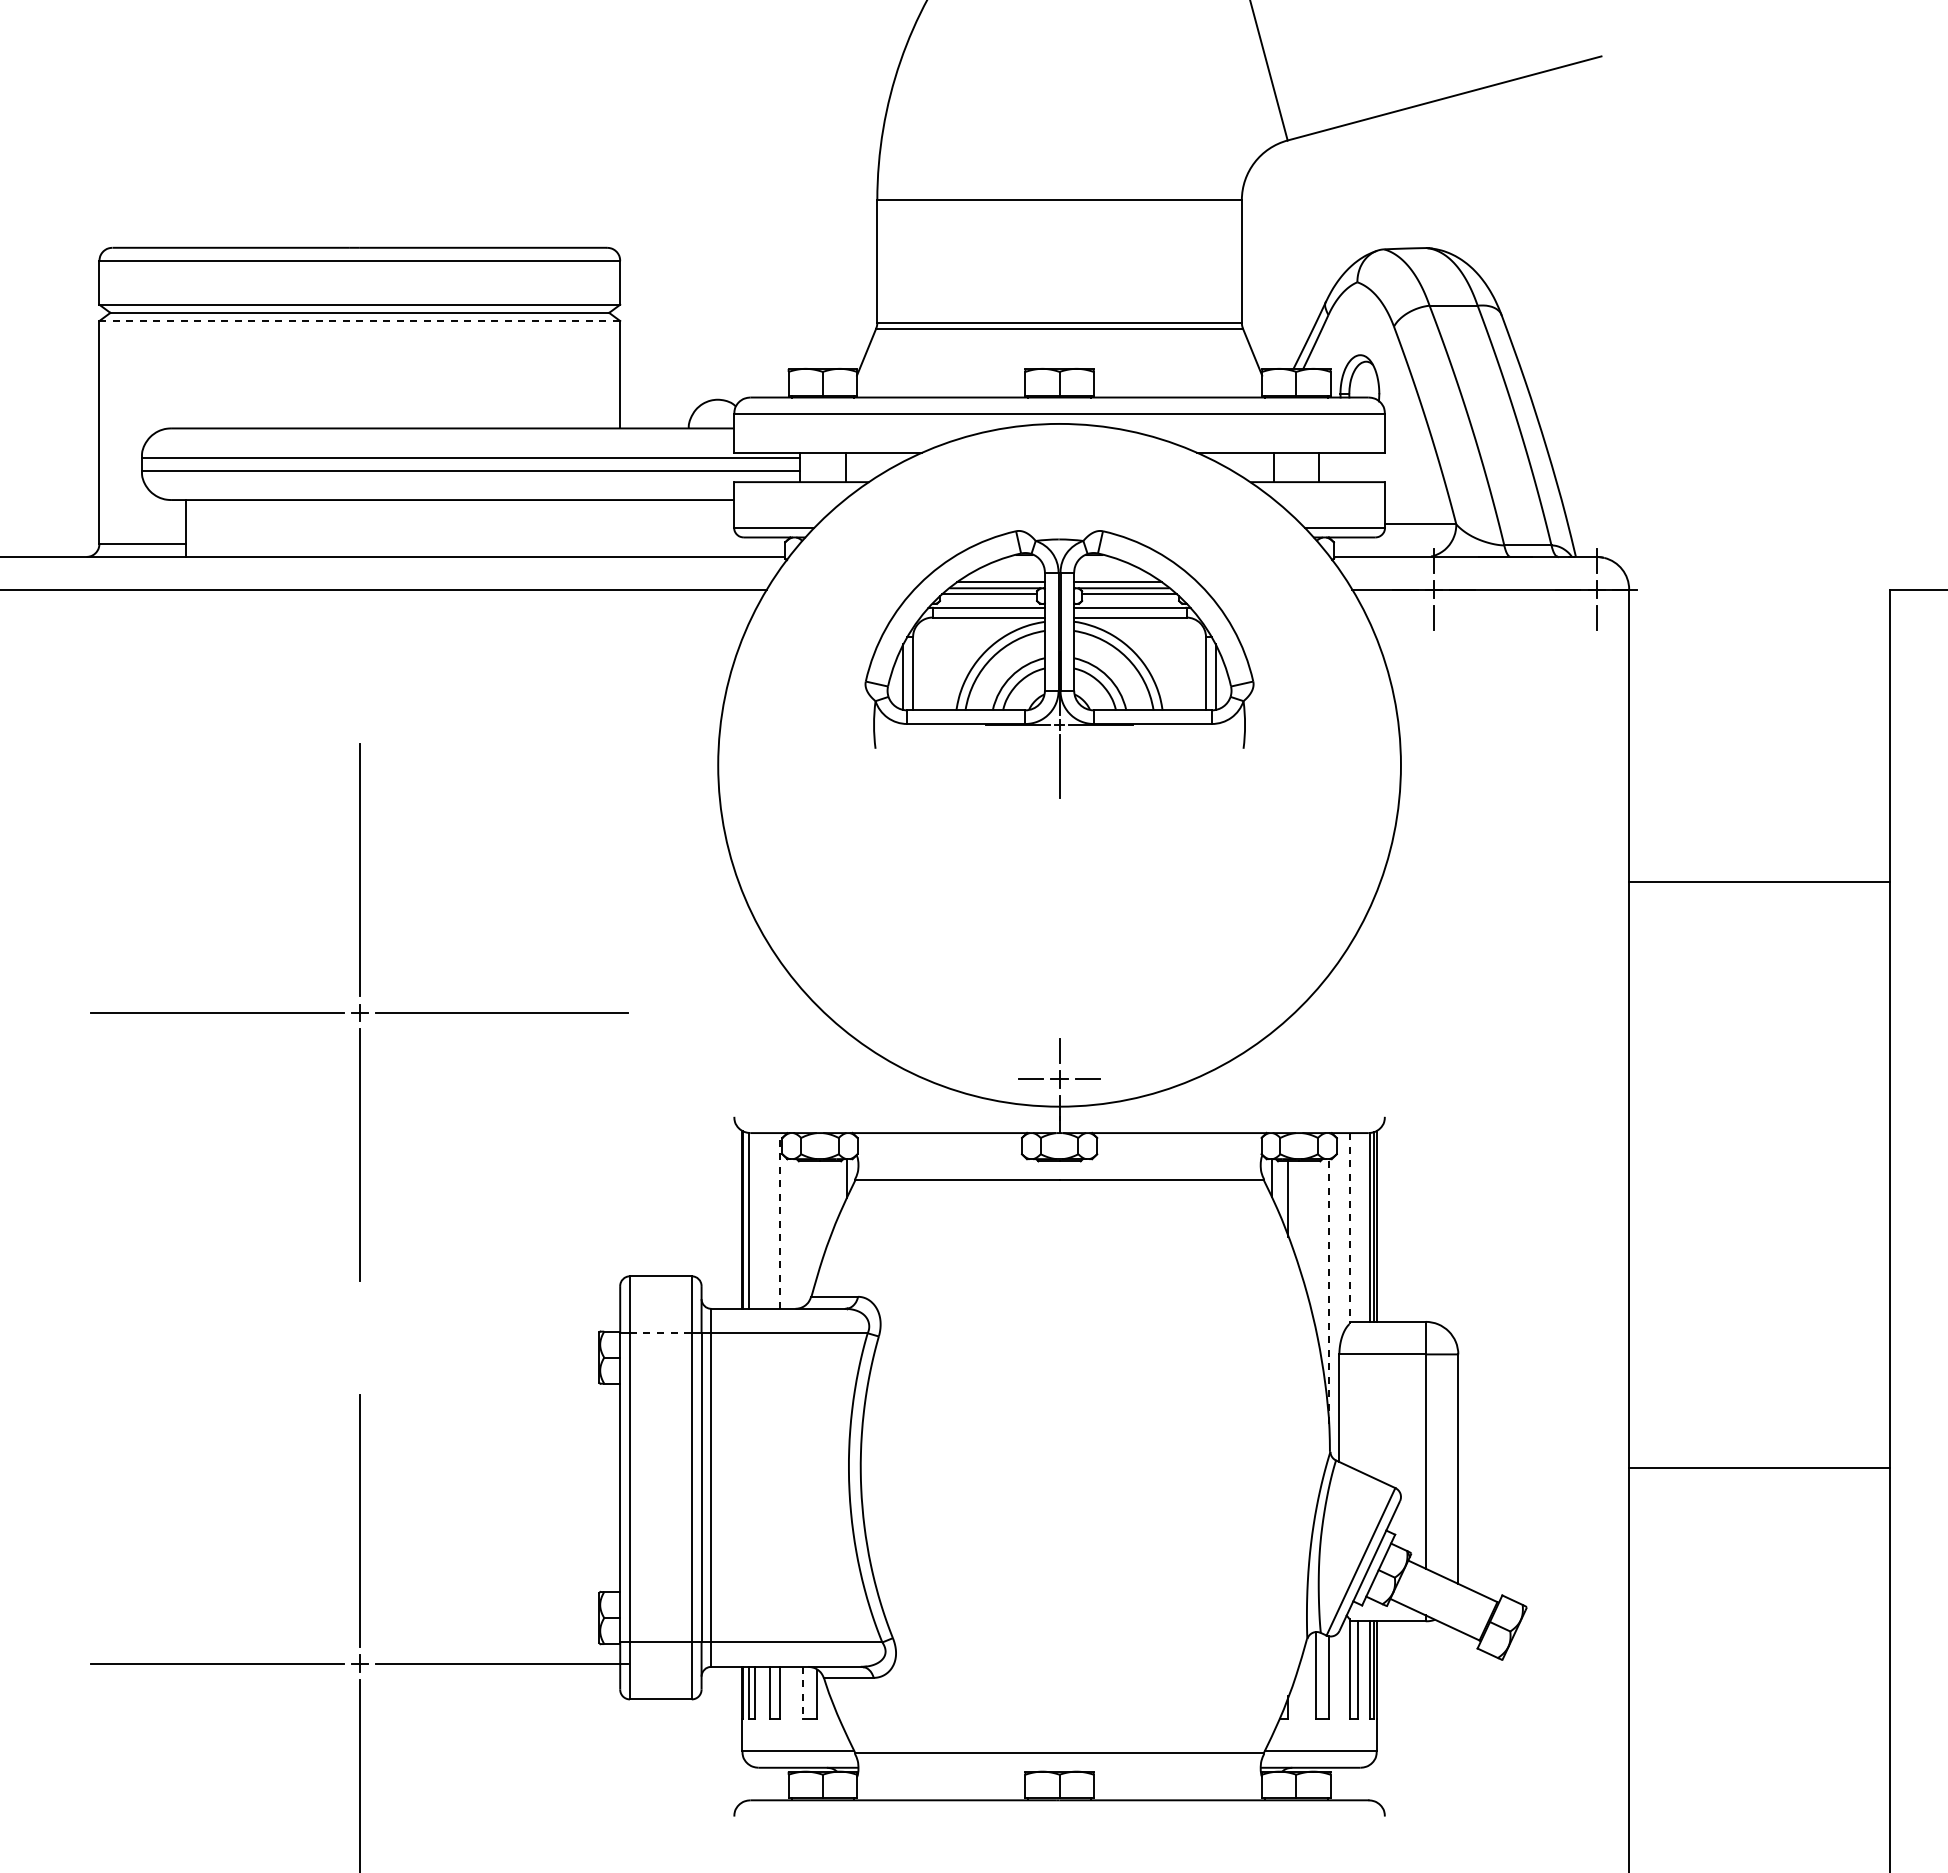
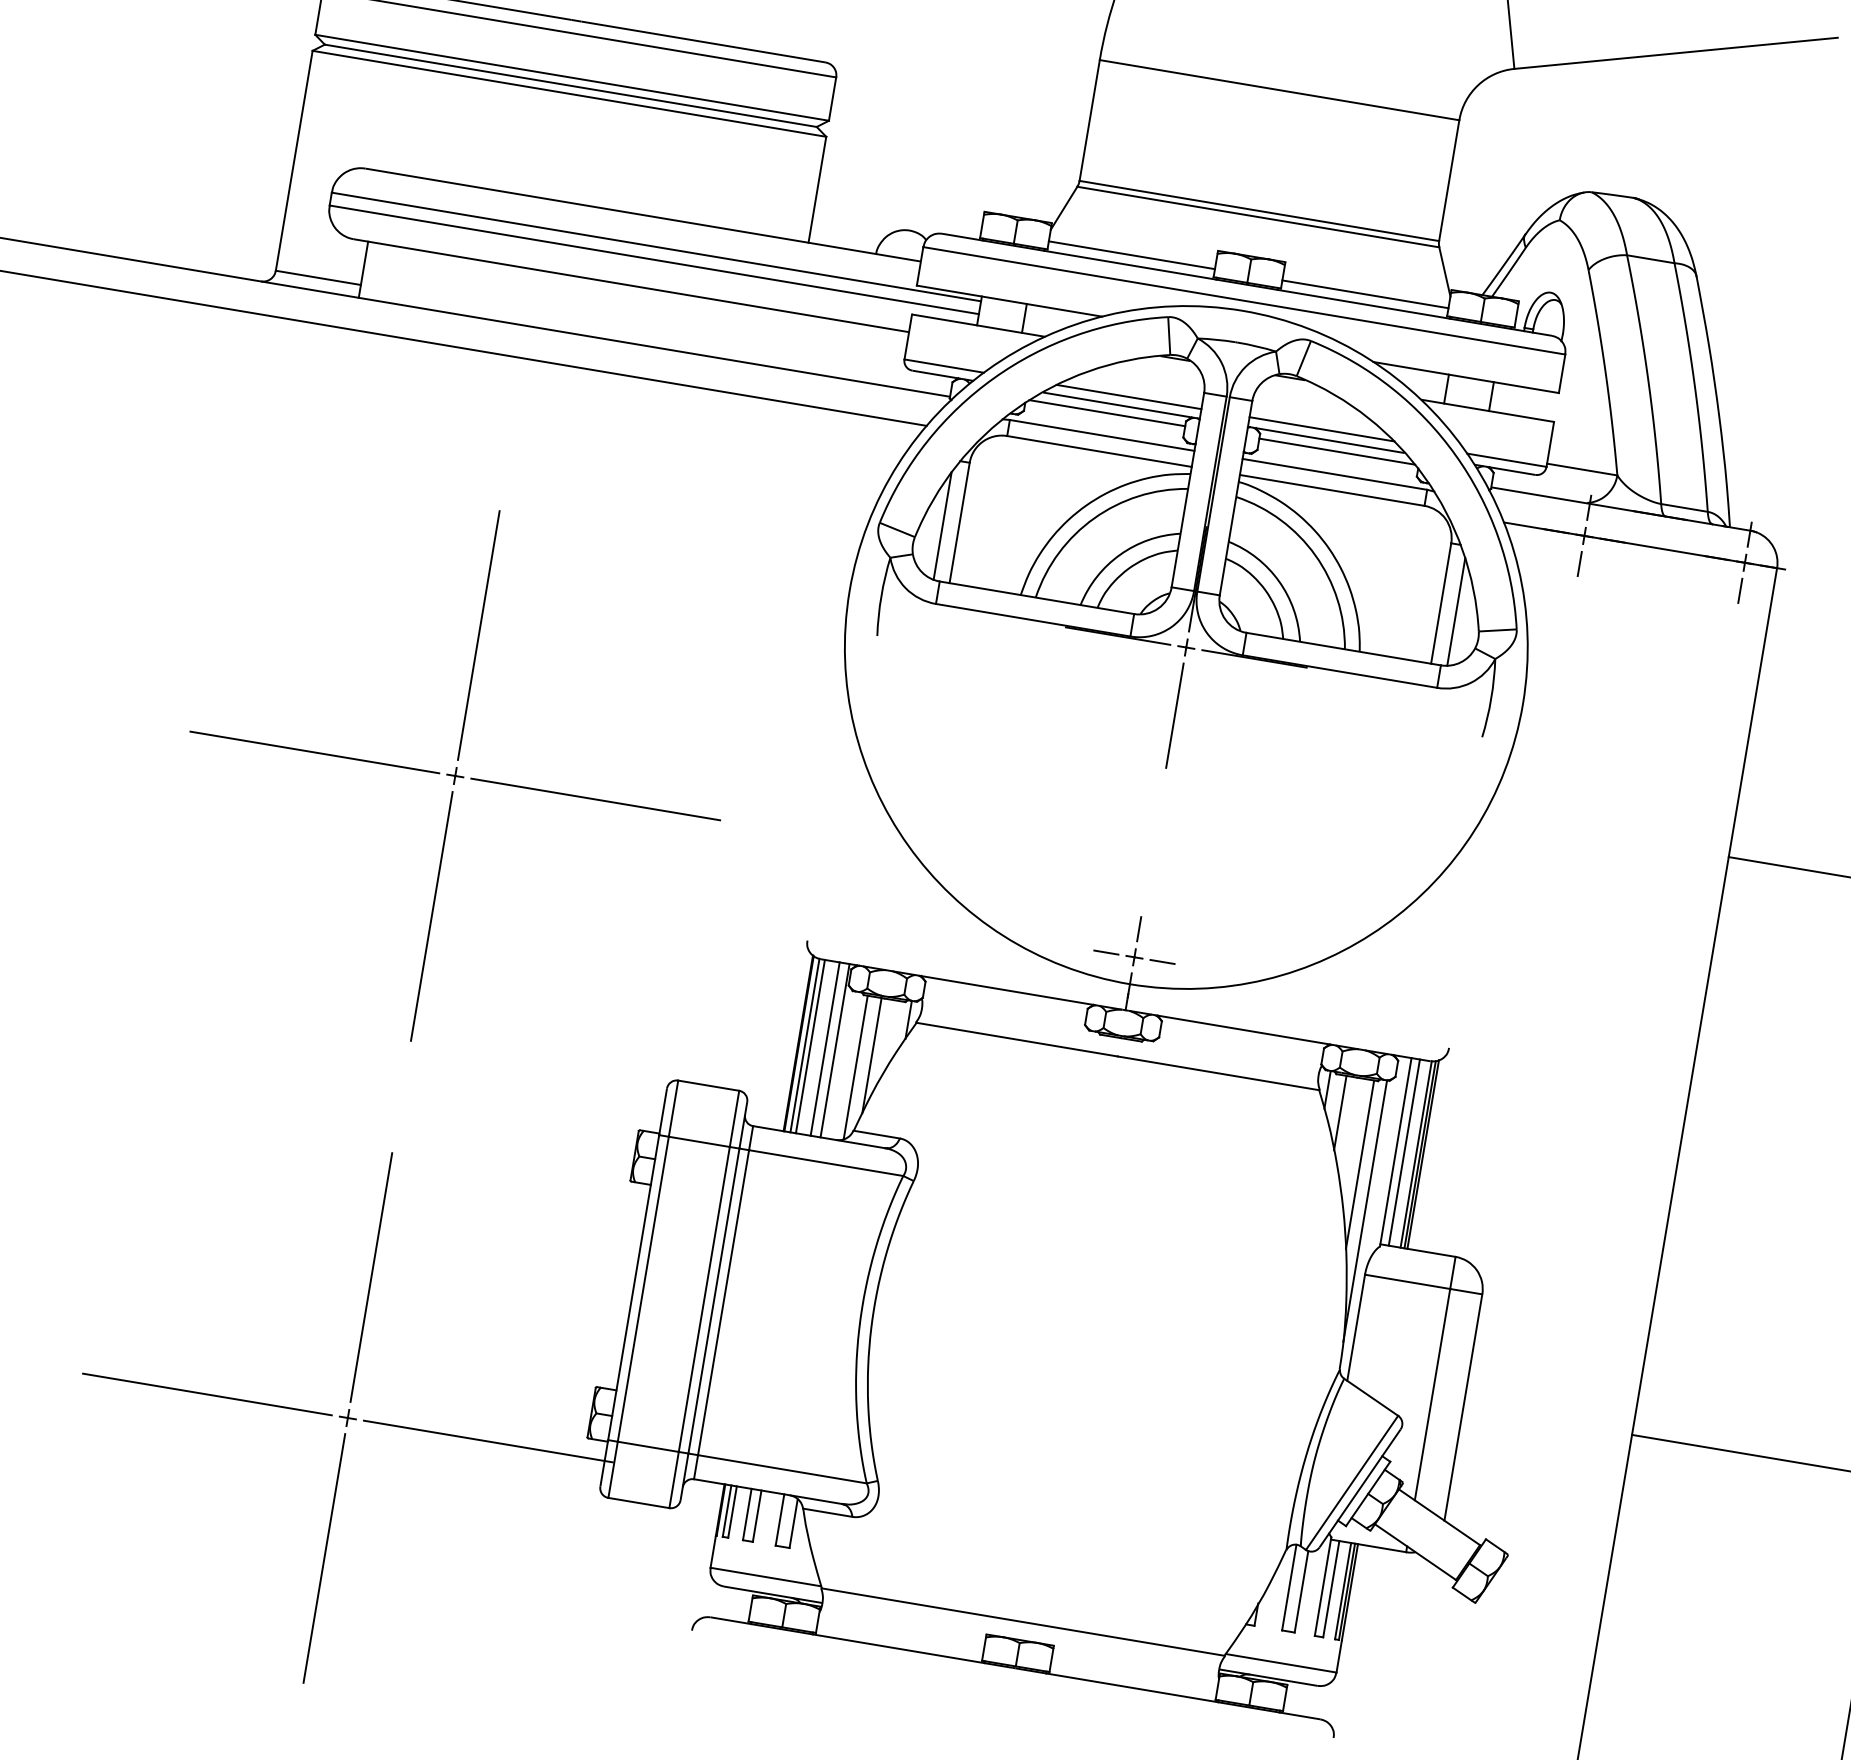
line: (360, 321) -> (570, 94), dashed -> solid
line: (941, 387) -> (1132, 255), added
line: (1177, 387) -> (1364, 294), added
part: (1059, 664) -> (1202, 548), size x1.67
line: (816, 1219) -> (871, 1055), added
line: (754, 1220) -> (810, 1046), added
line: (769, 1220) -> (825, 1048), added
line: (779, 1220) -> (834, 1050), dashed -> solid
line: (1358, 1227) -> (1404, 1152), added
line: (1349, 1228) -> (1395, 1152), dashed -> solid
line: (802, 1233) -> (855, 1066), added
line: (1316, 1246) -> (1360, 1164), added
line: (1329, 1291) -> (1365, 1211), dashed -> solid
line: (660, 1333) -> (698, 1142), dashed -> solid
line: (802, 1693) -> (779, 1520), dashed -> solid

